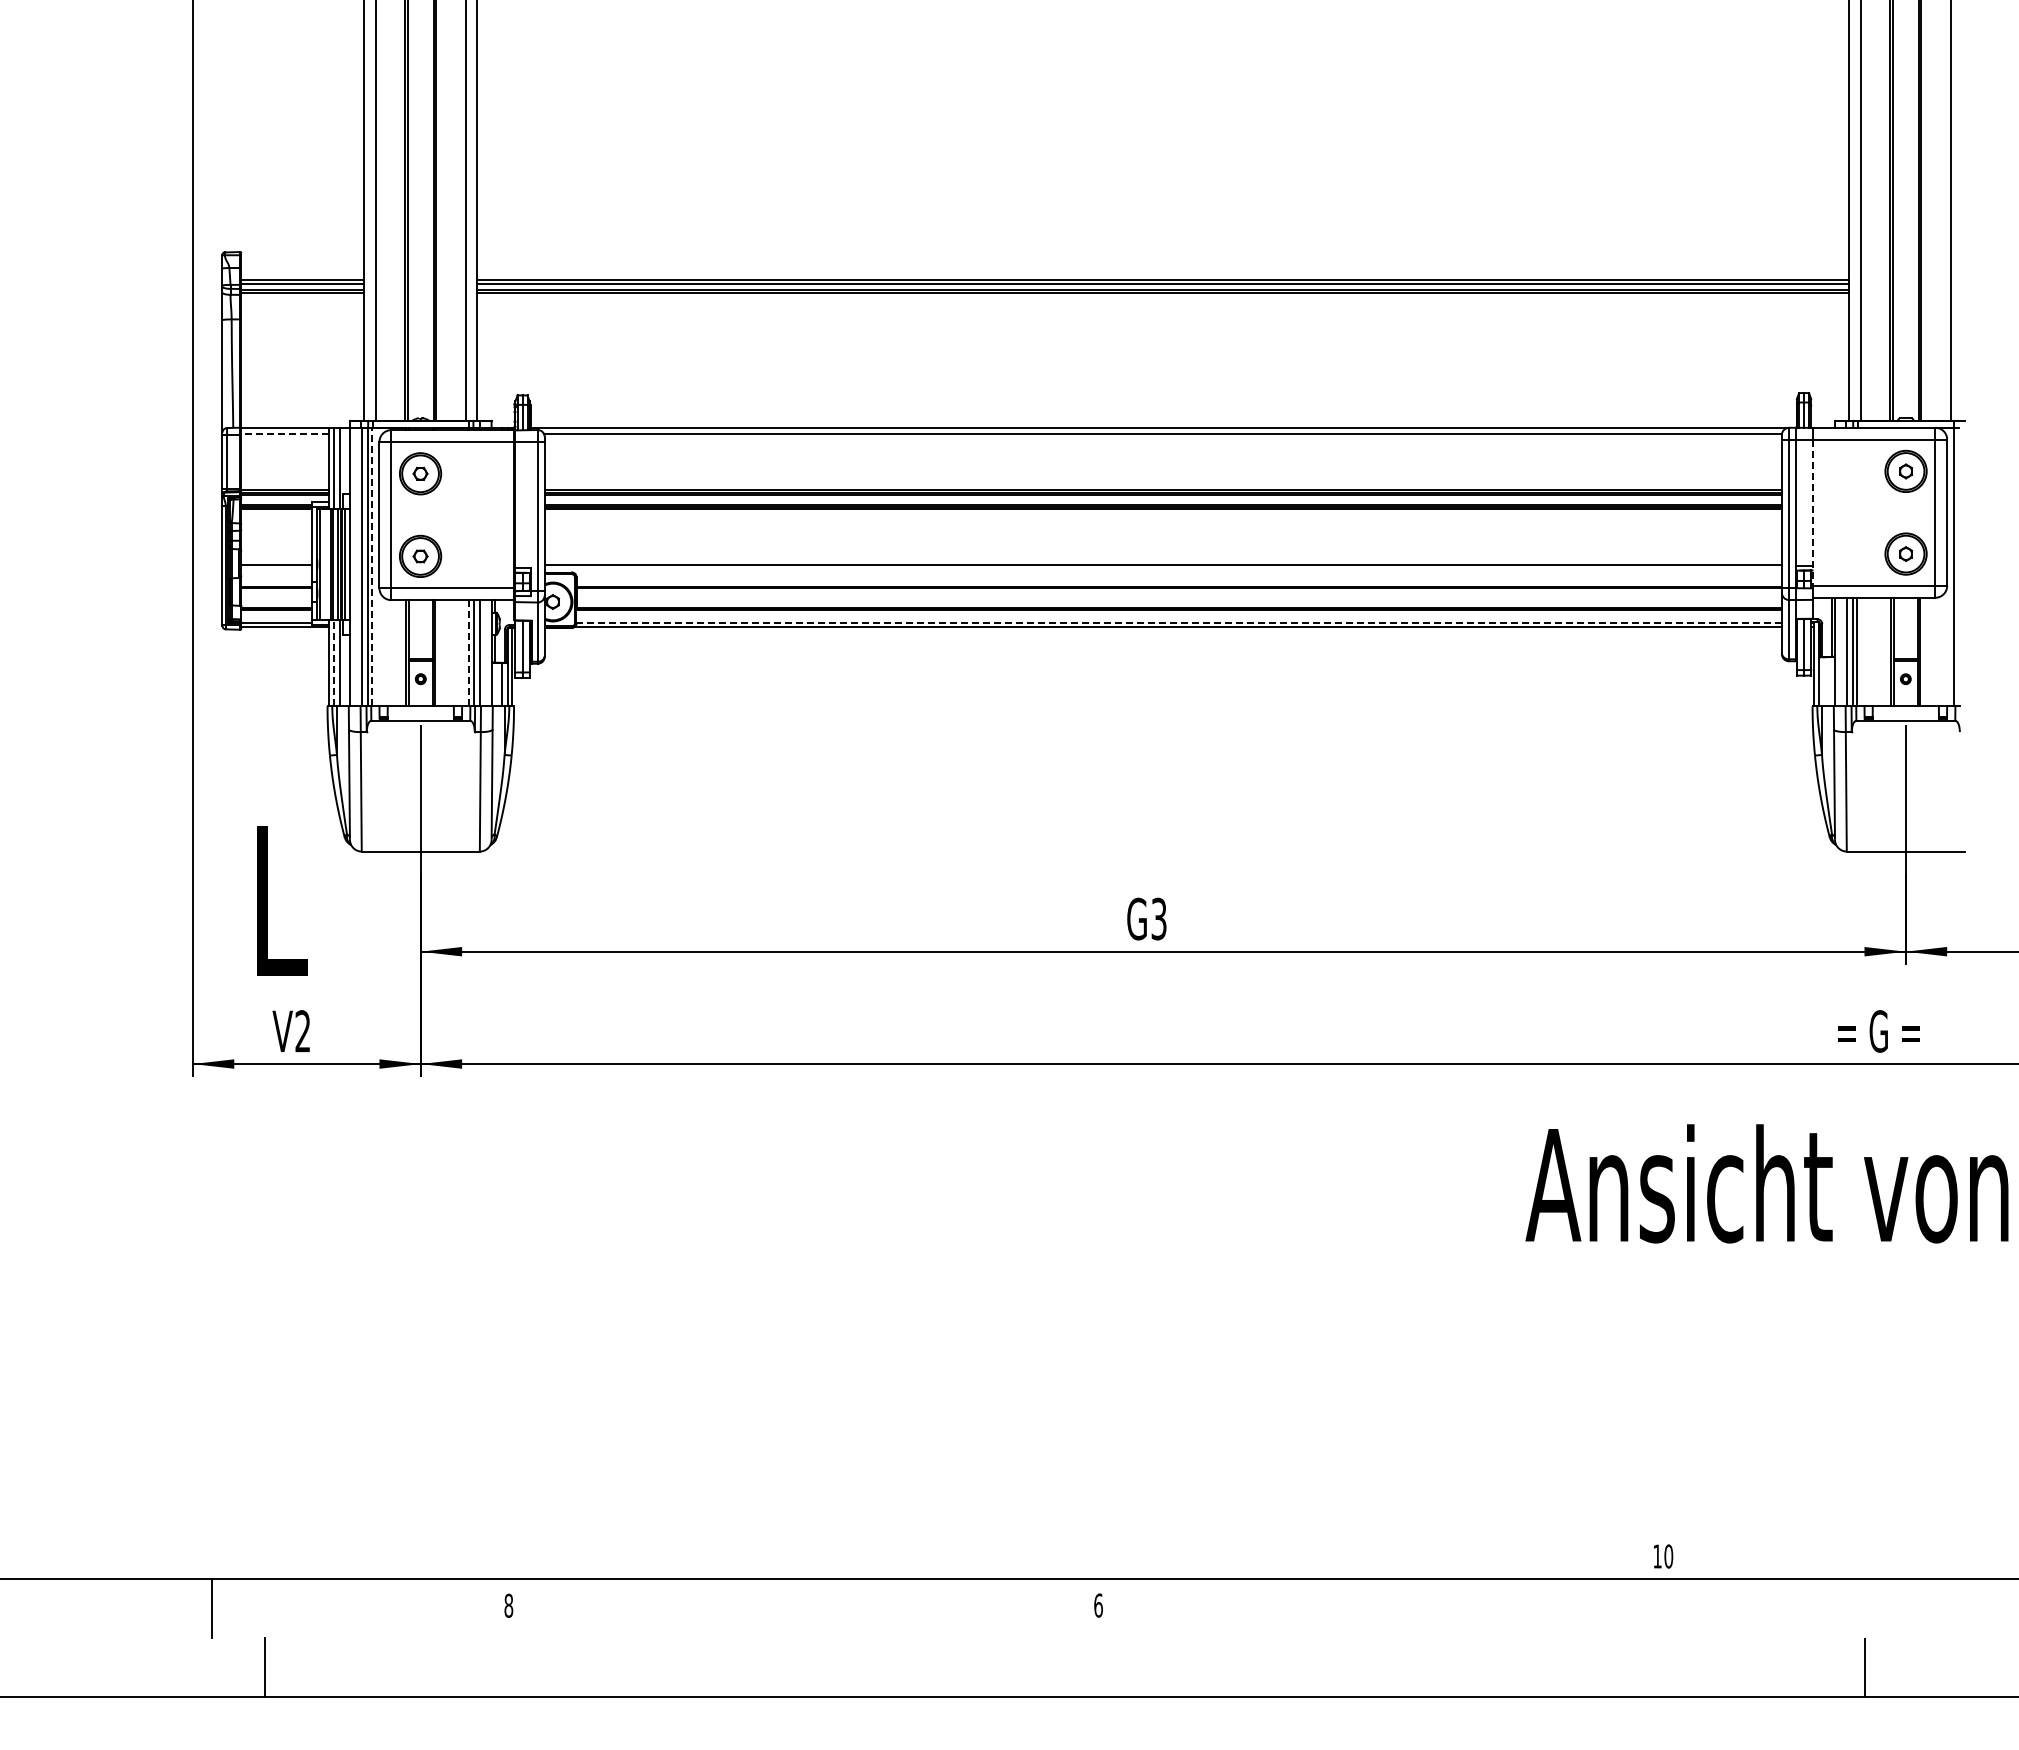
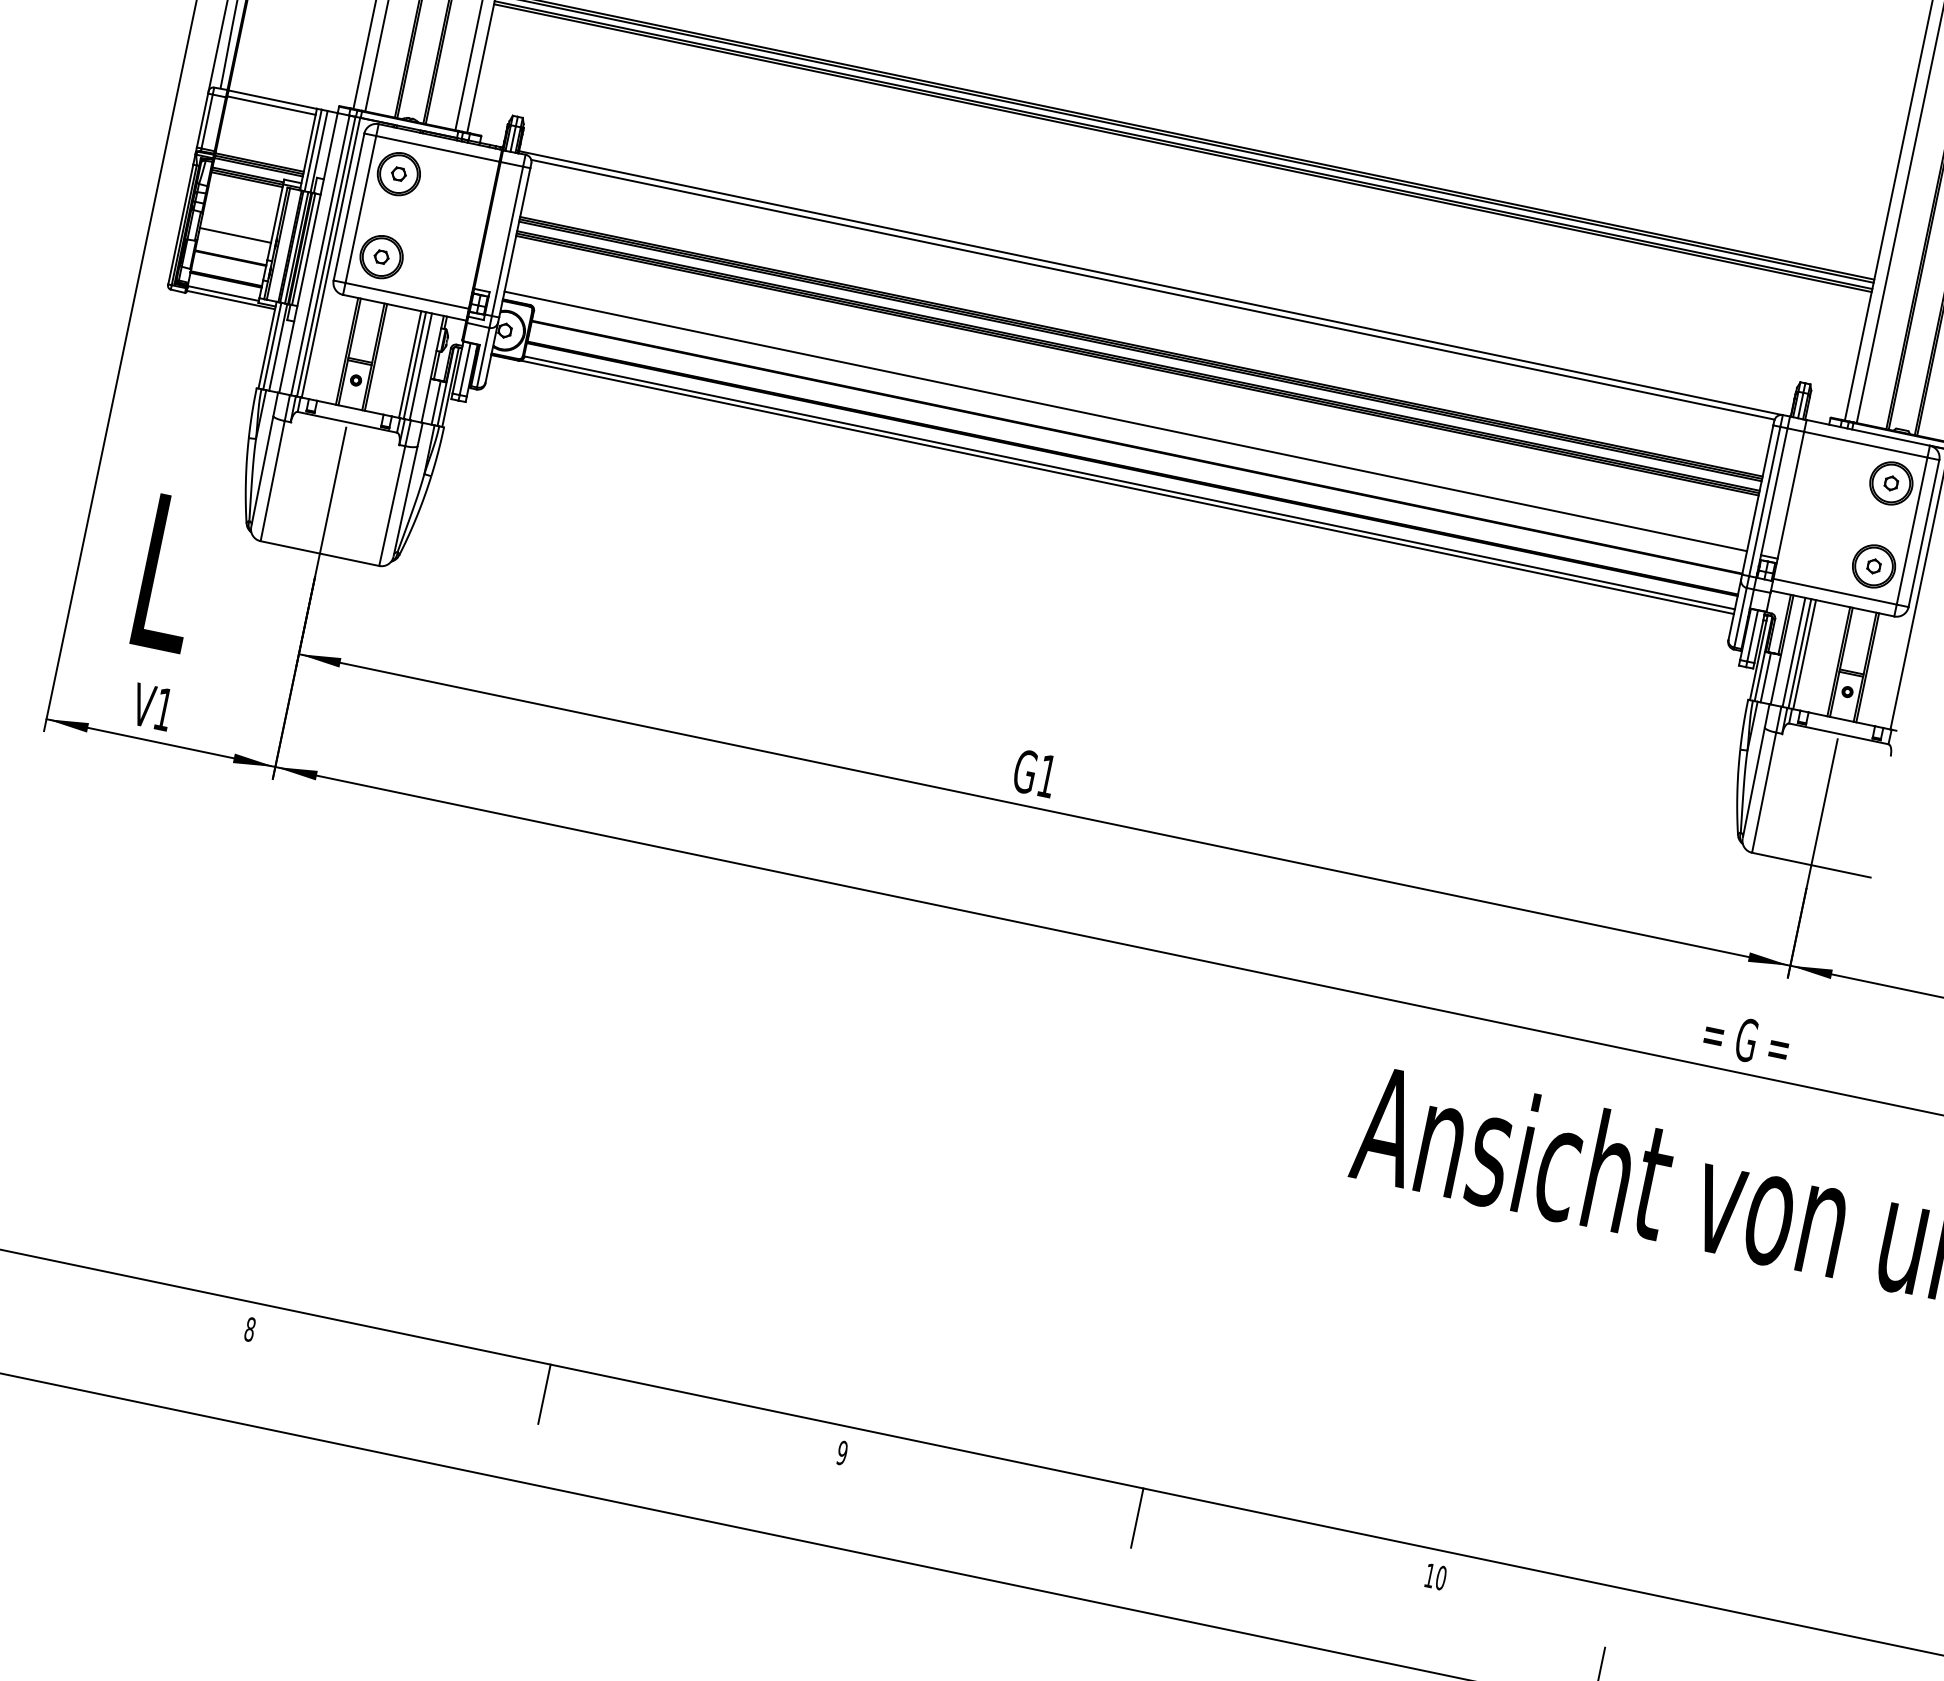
line: (285, 433) -> (271, 105), dashed -> solid
line: (1812, 513) -> (1788, 506), dashed -> solid
line: (372, 566) -> (331, 257), dashed -> solid
line: (1179, 622) -> (1129, 482), dashed -> solid
line: (469, 652) -> (410, 363), dashed -> solid
line: (334, 662) -> (272, 345), dashed -> solid
line: (1824, 681) -> (1765, 677), added
text: (1158, 918) -> (1046, 775), G3 -> G1
text: (302, 1031) -> (163, 709), V2 -> V1
text: (1663, 1556) -> (1435, 1576), moved
text: (1098, 1605) -> (842, 1452), 6 -> 9
line: (802, 1608) -> (544, 1393), added
line: (1392, 1608) -> (1137, 1517), added

